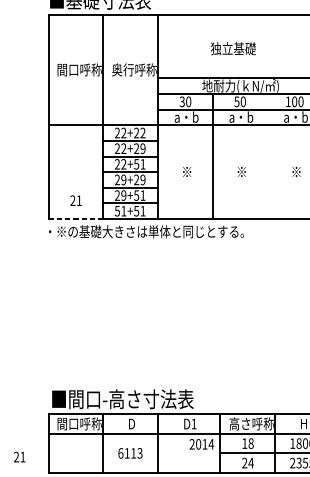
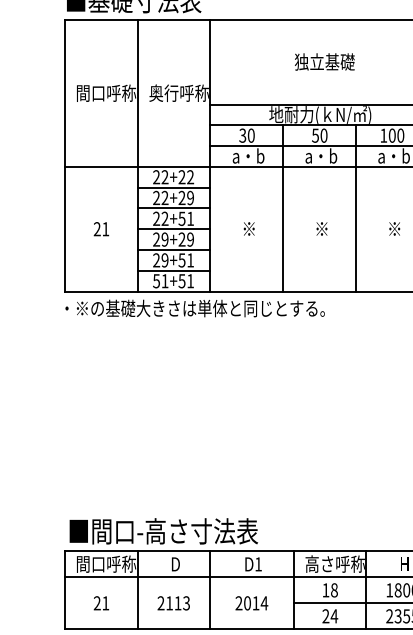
text: (233, 48) -> (324, 61), moved
line: (267, 156) -> (355, 208), added
text: (76, 200) -> (101, 229), moved
line: (76, 218) -> (101, 291), dashed -> solid
text: (201, 444) -> (251, 603), moved
text: (120, 453) -> (160, 603), 6113 -> 2113
text: (19, 457) -> (101, 603), moved

